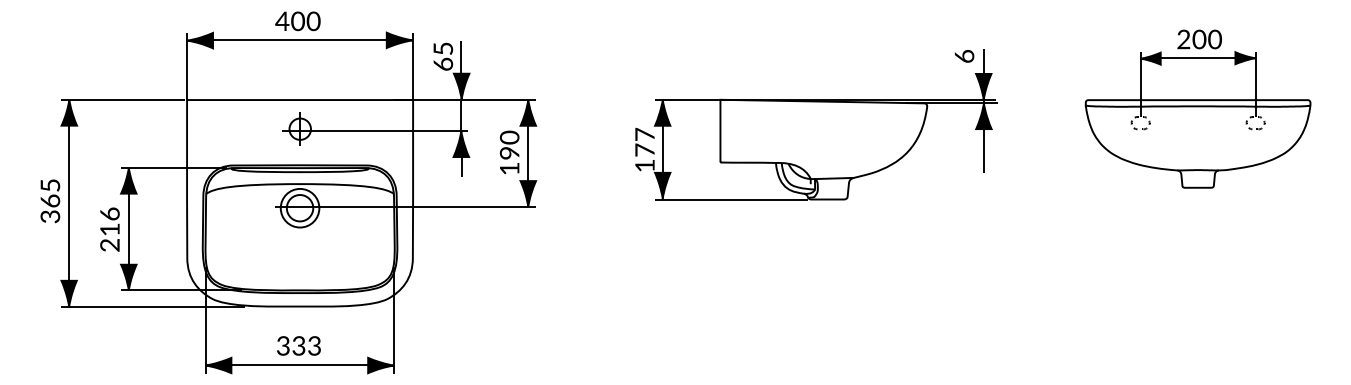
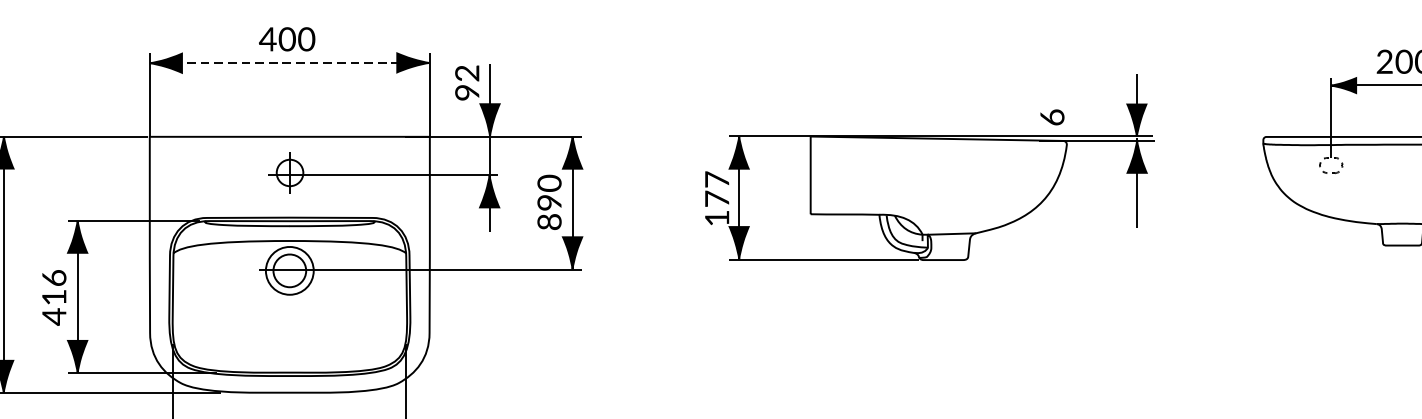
line: (298, 40) -> (287, 63), solid -> dashed
text: (443, 56) -> (467, 82), 65 -> 92
text: (964, 56) -> (1052, 117), moved
text: (509, 168) -> (549, 221), 190 -> 890
text: (109, 245) -> (53, 317), 216 -> 416

